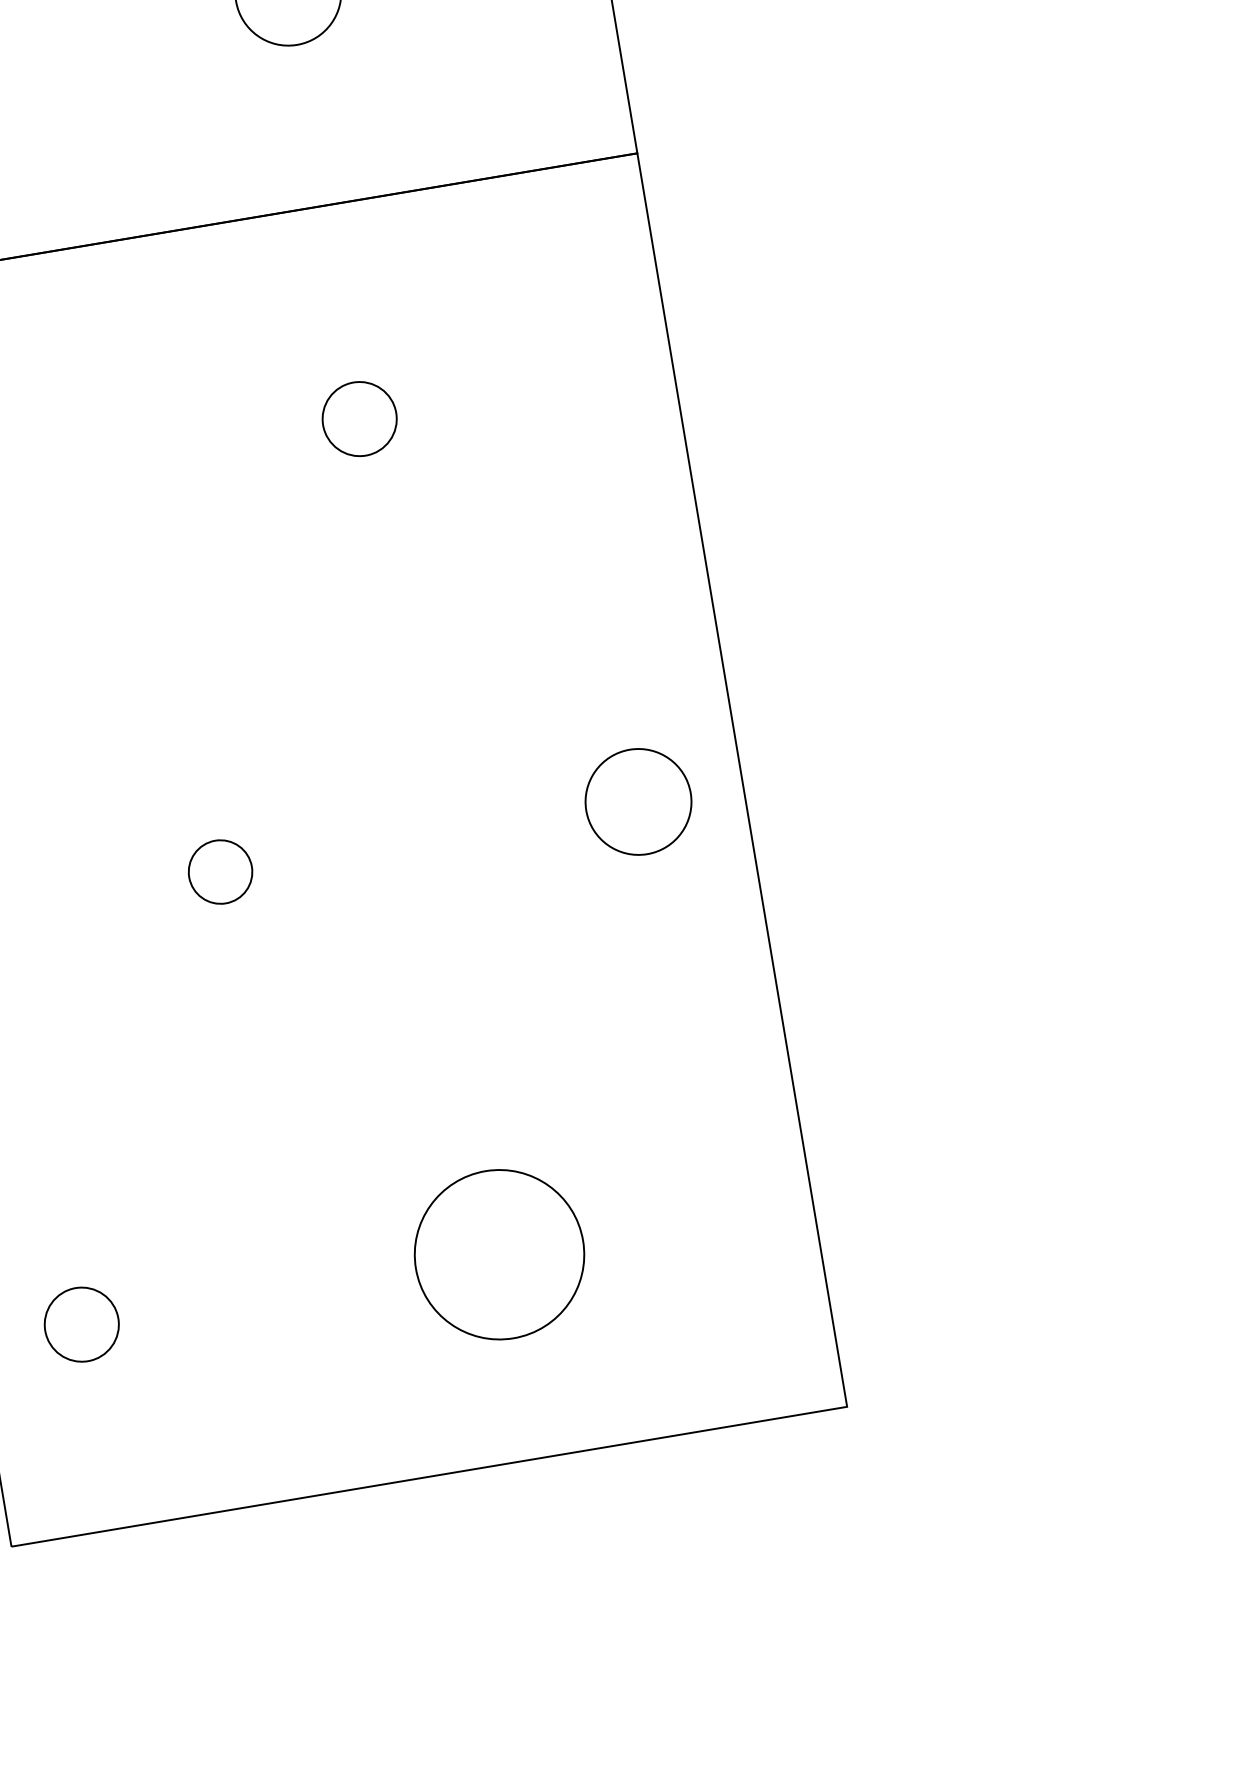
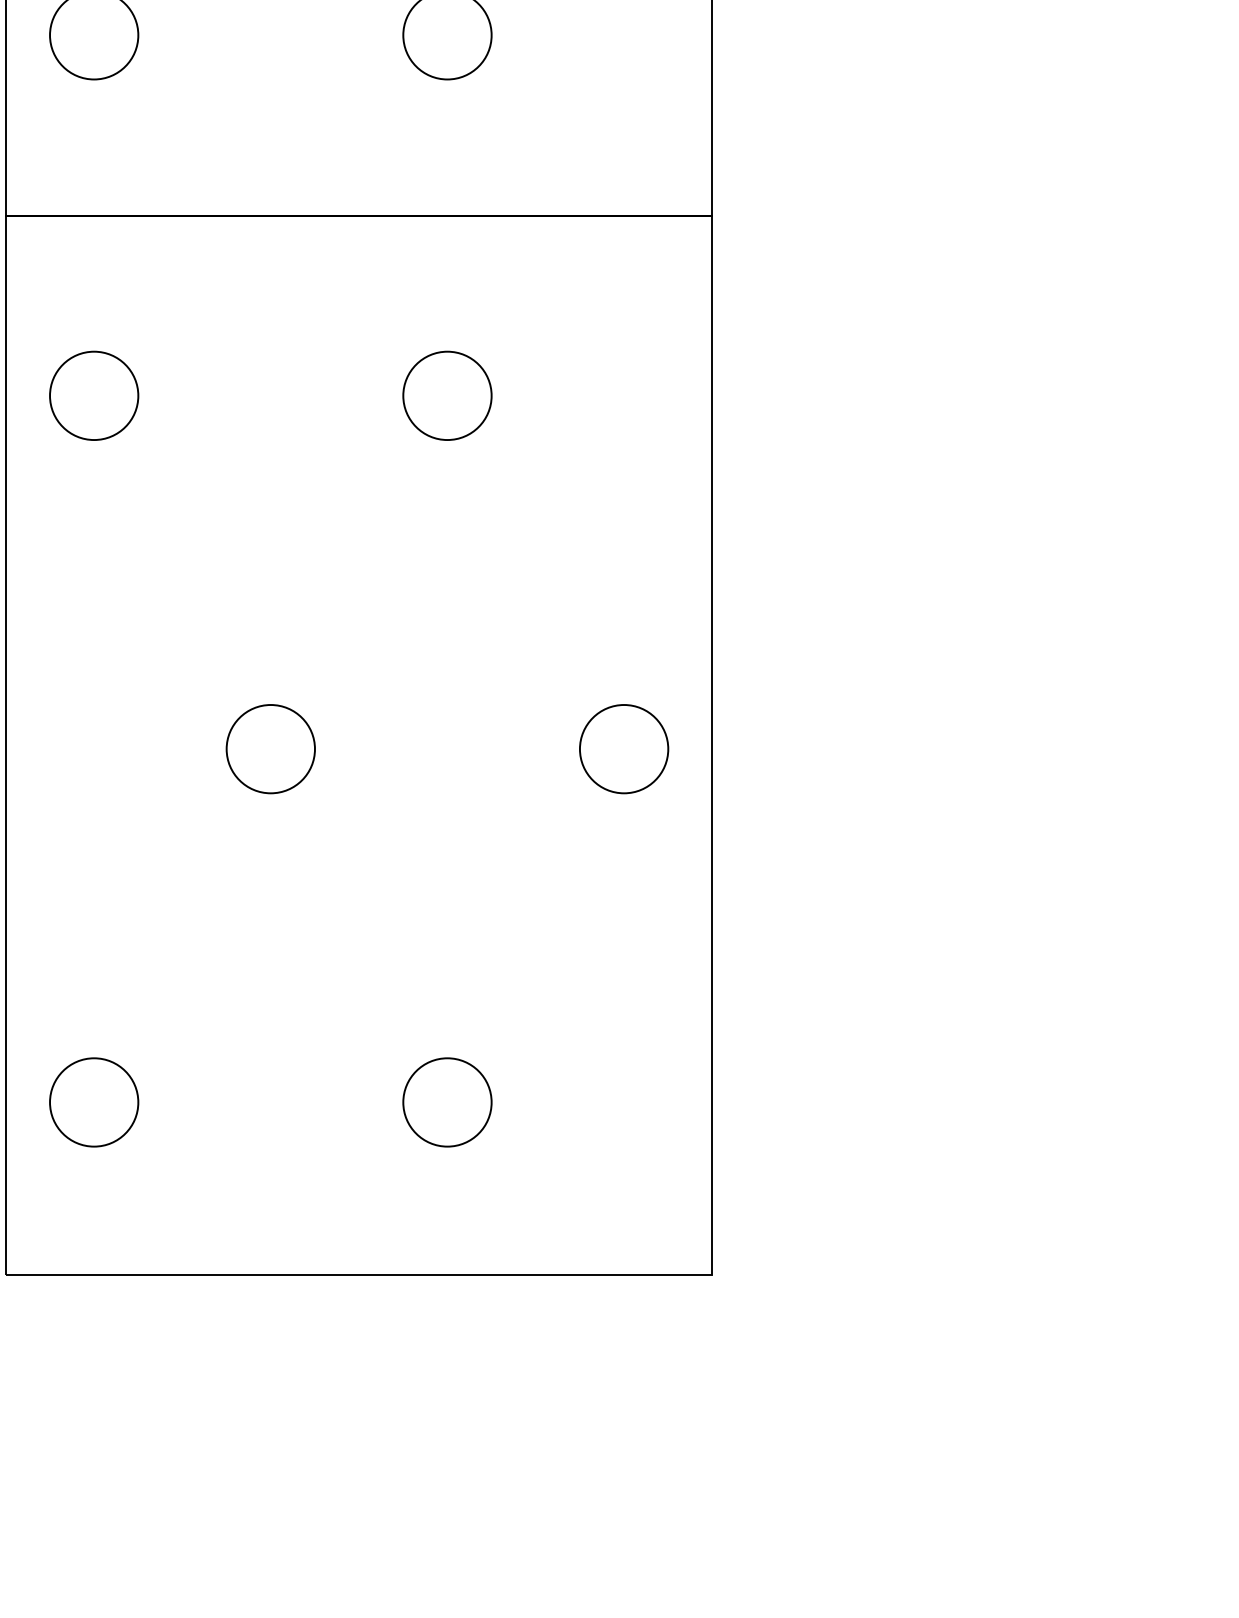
circle: (359, 418) -> (447, 395), size x1.43
circle: (220, 872) -> (270, 749), size x1.67
circle: (499, 1254) -> (447, 1102), size x0.62
circle: (82, 1324) -> (94, 1102), size x1.43

